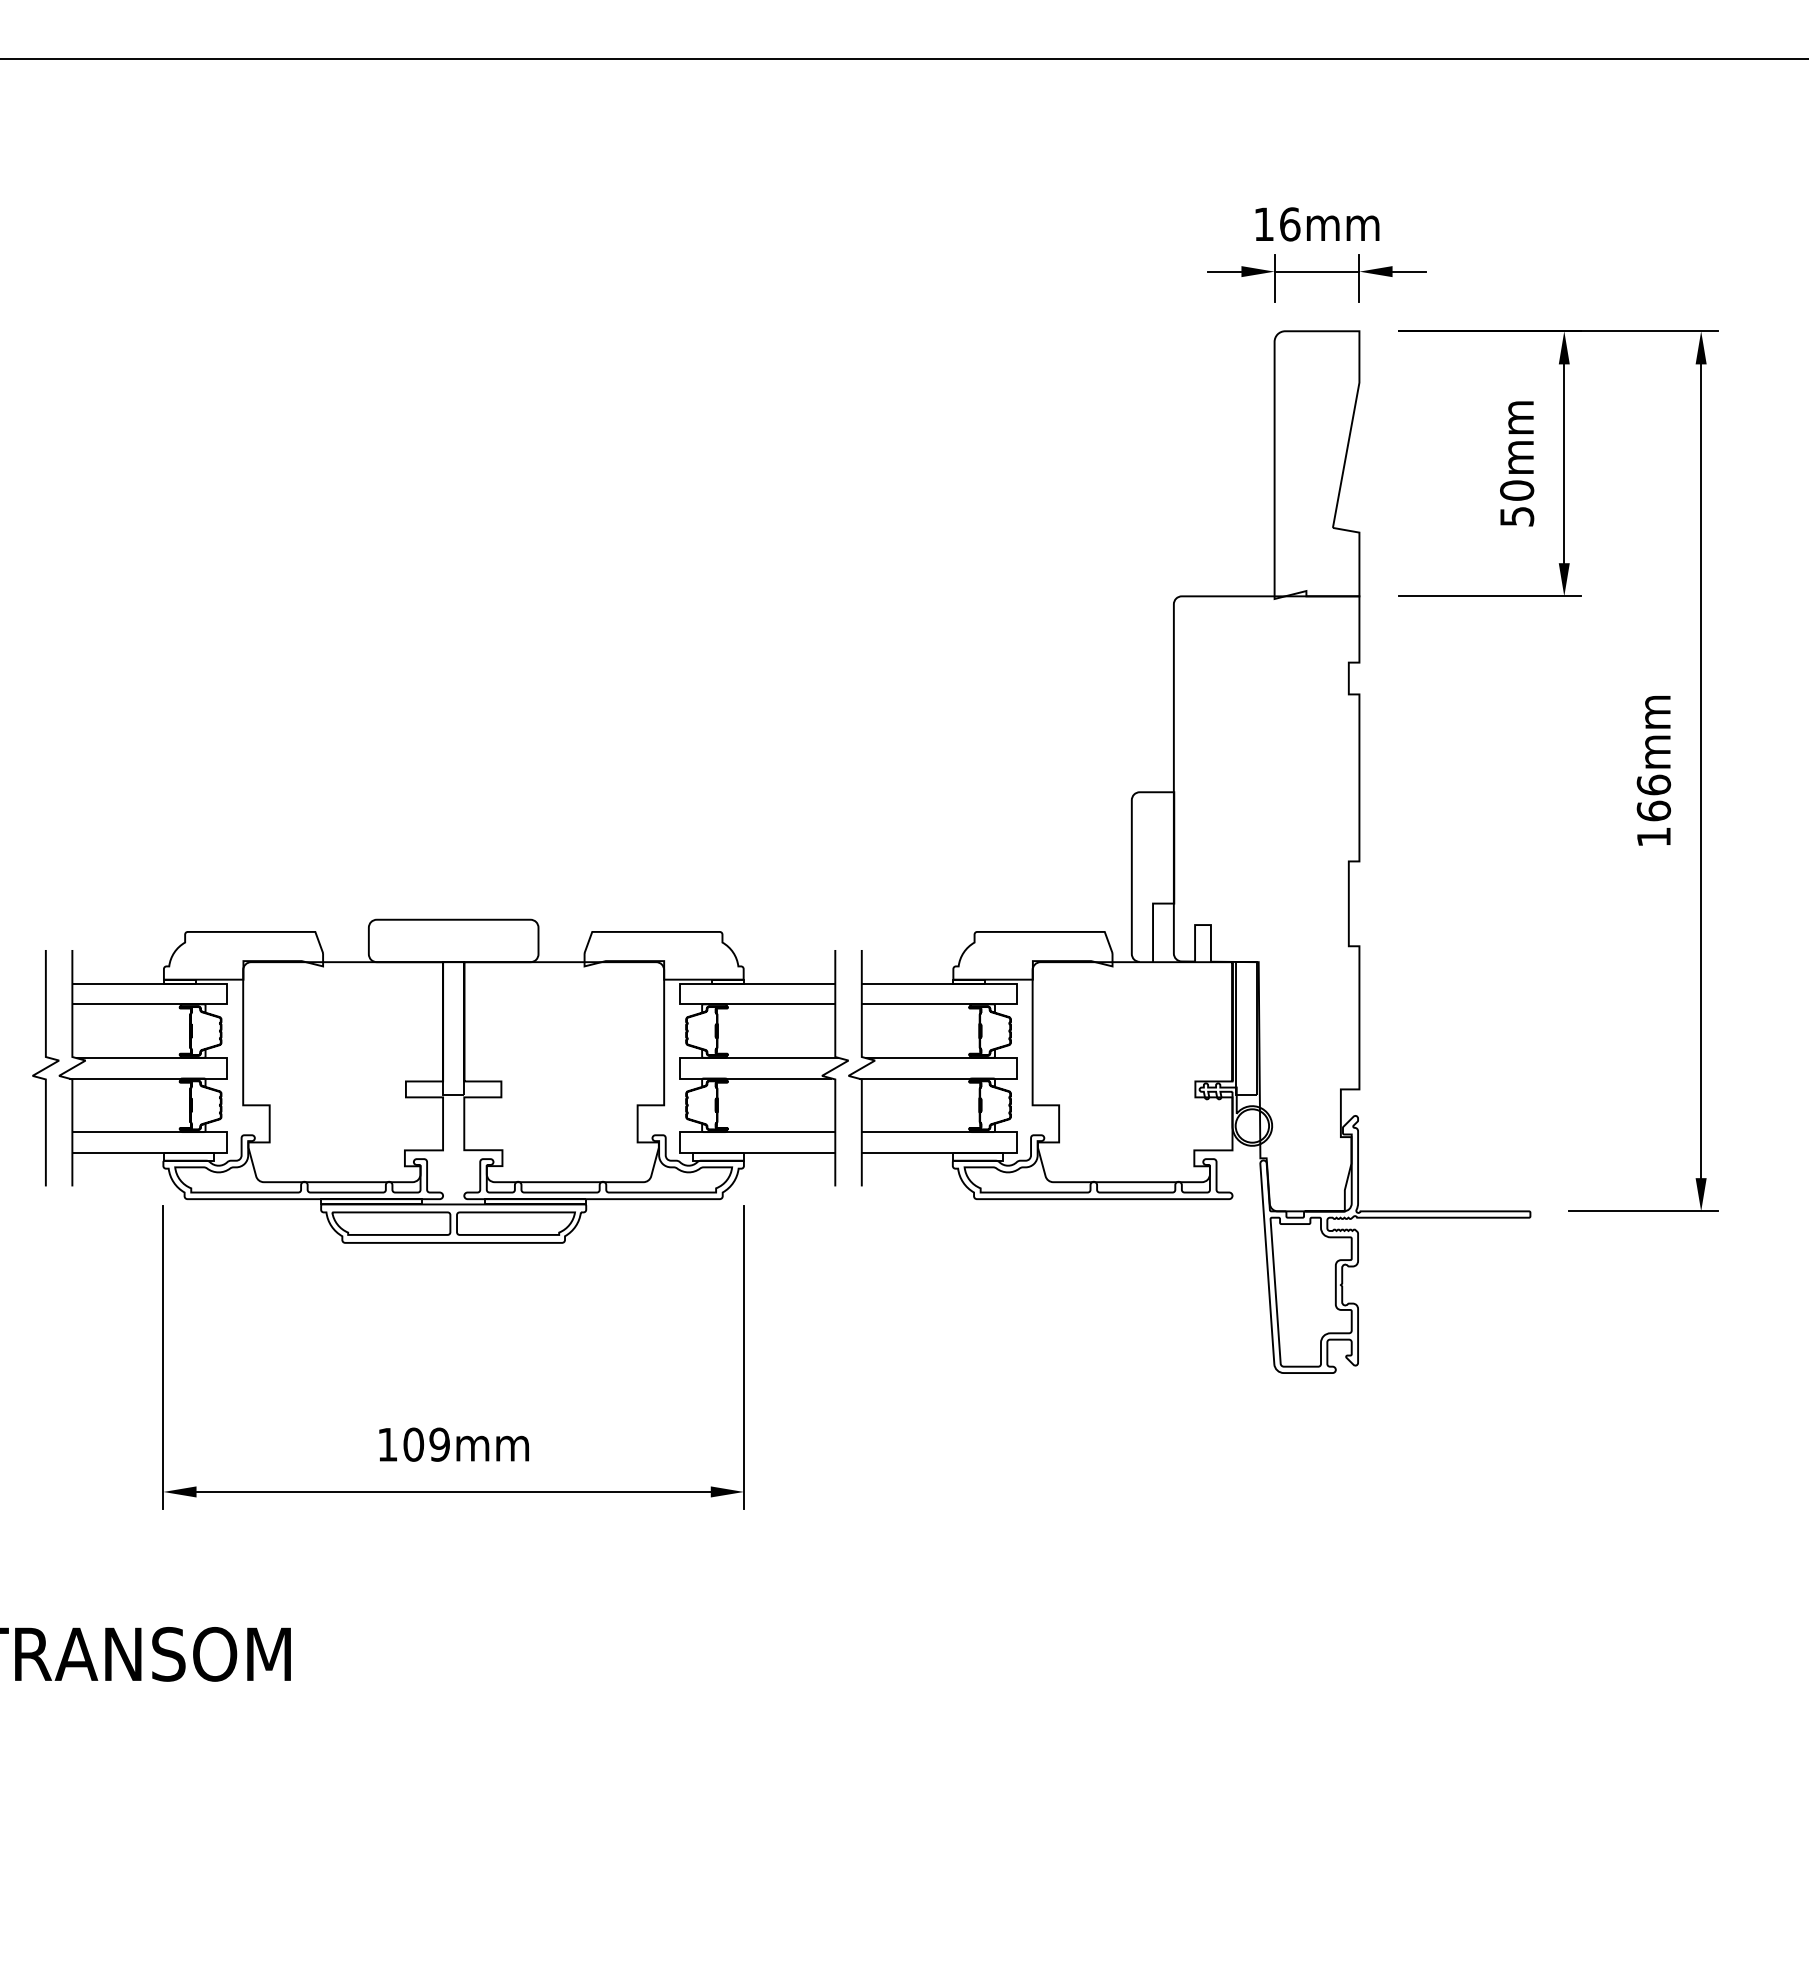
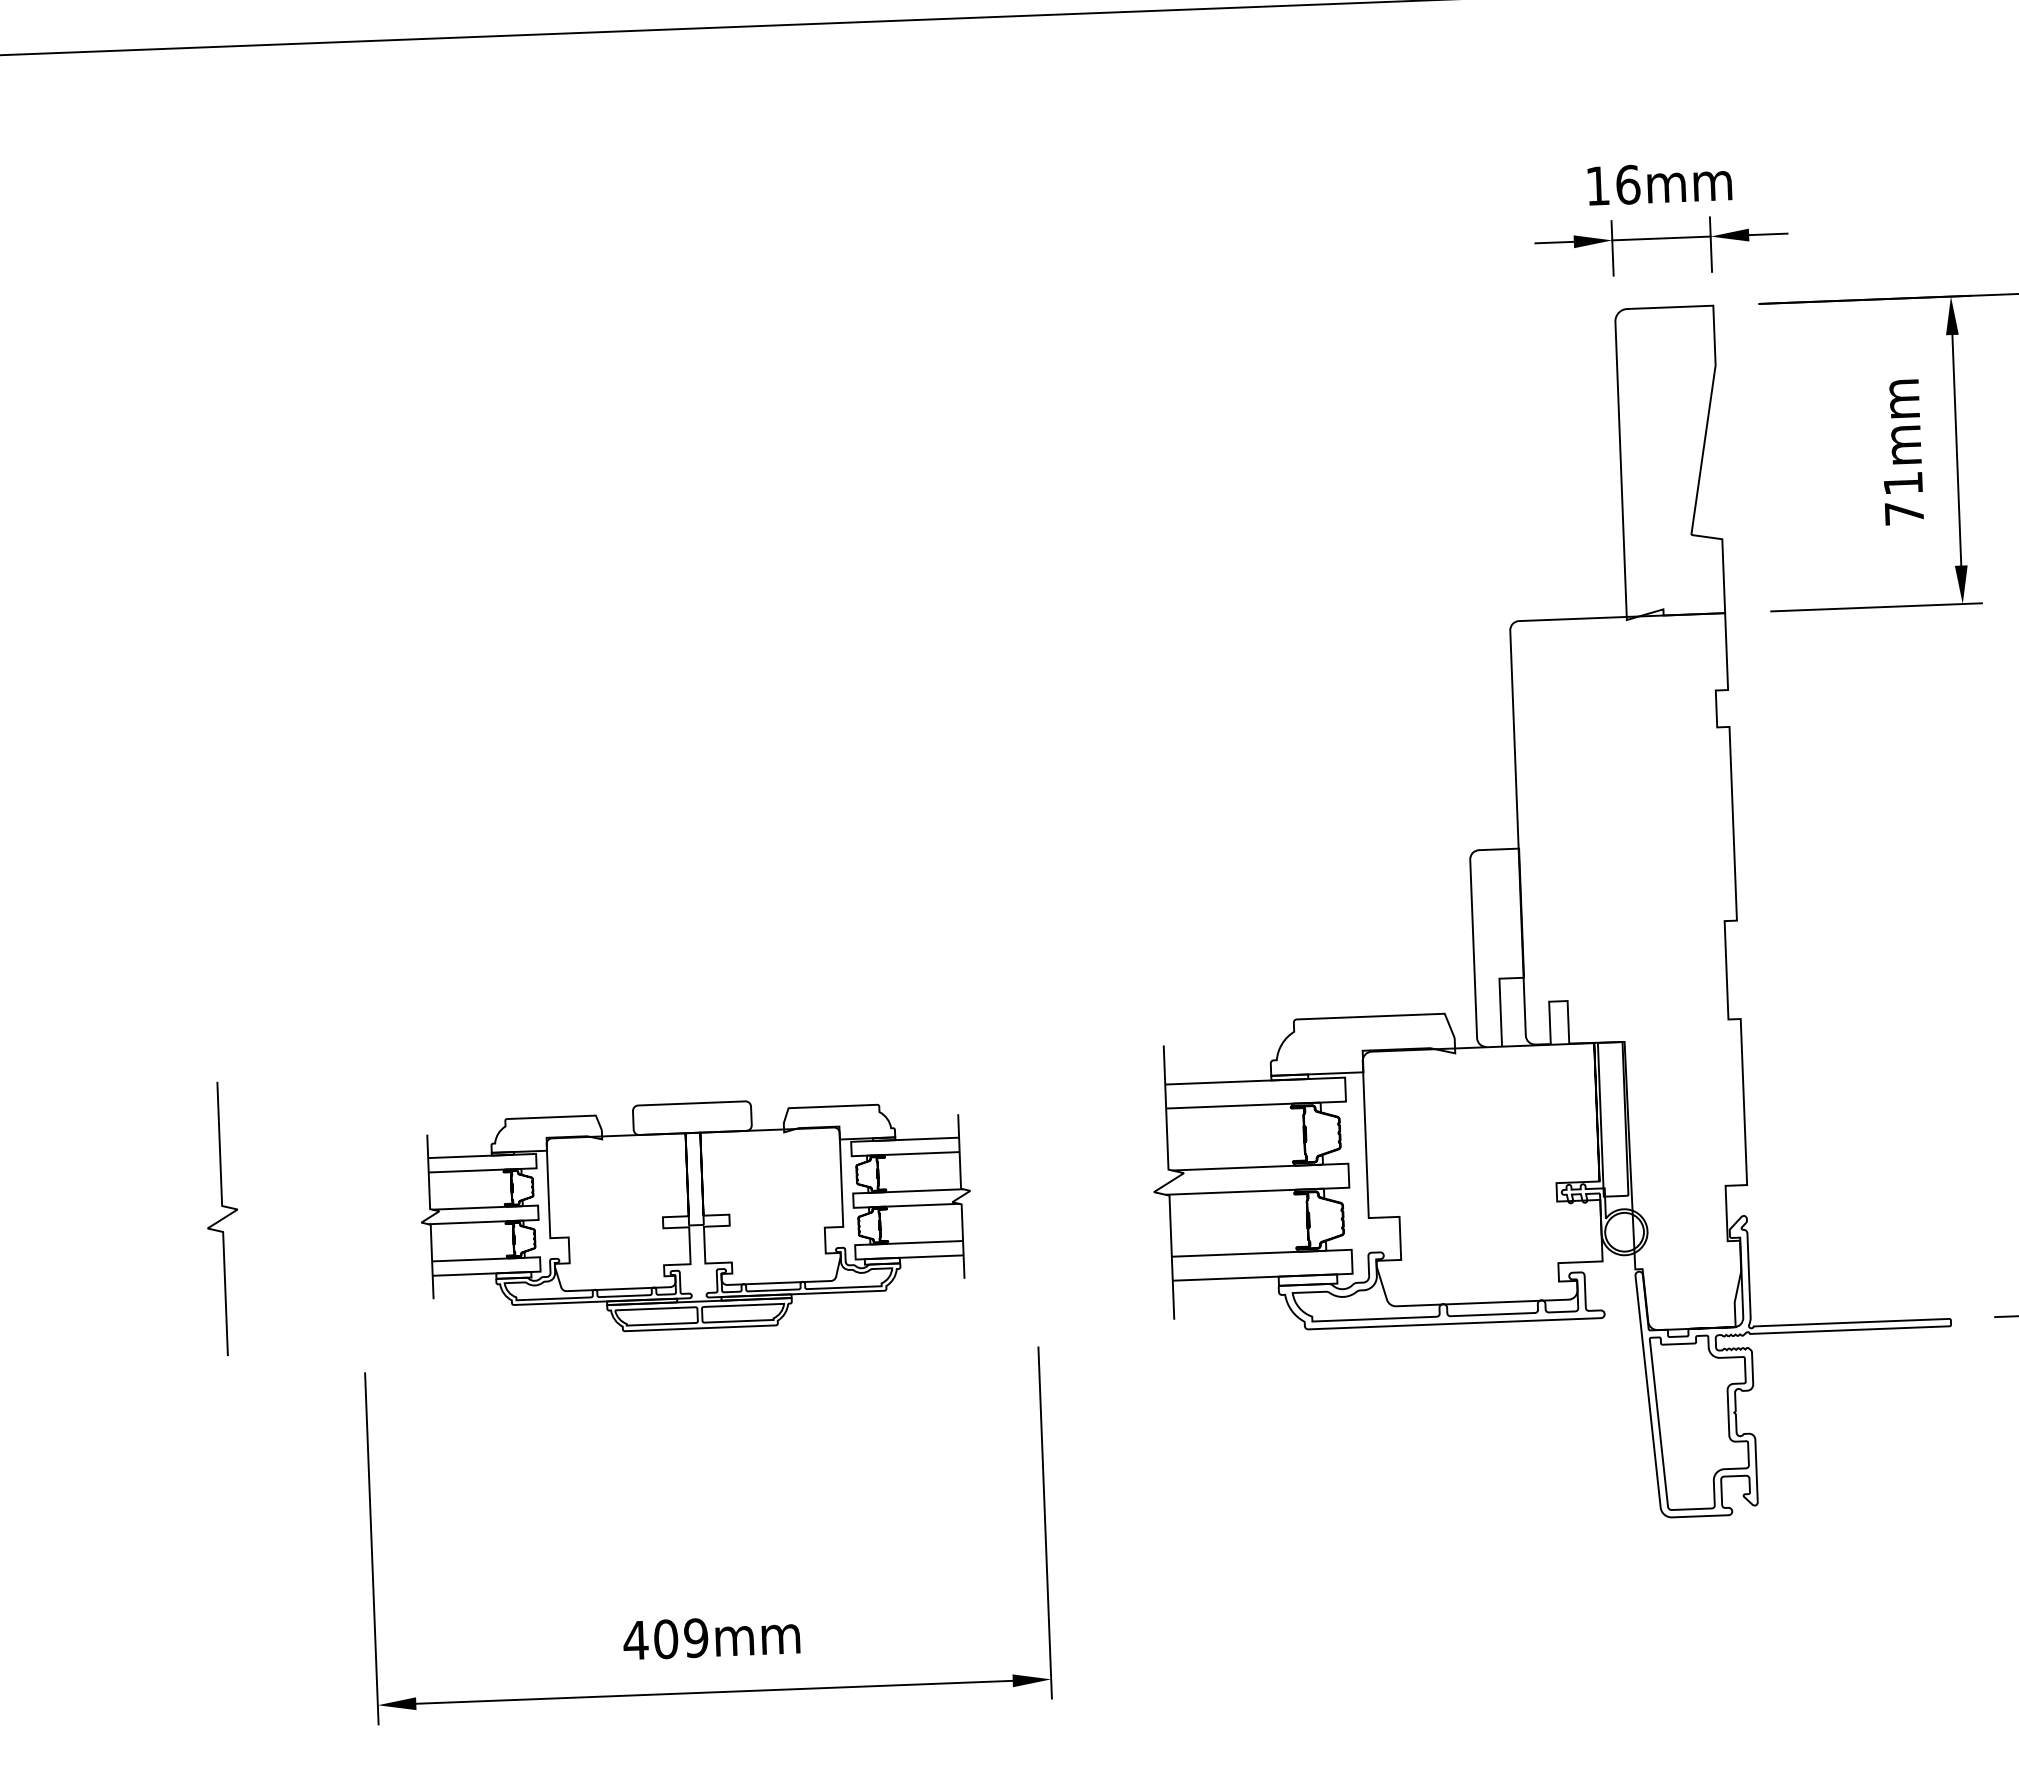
text: (1517, 503) -> (1904, 498), 50mm -> 71mm
part: (453, 1080) -> (695, 1215), size x0.6
text: (387, 1444) -> (635, 1640), 109mm -> 409mm

